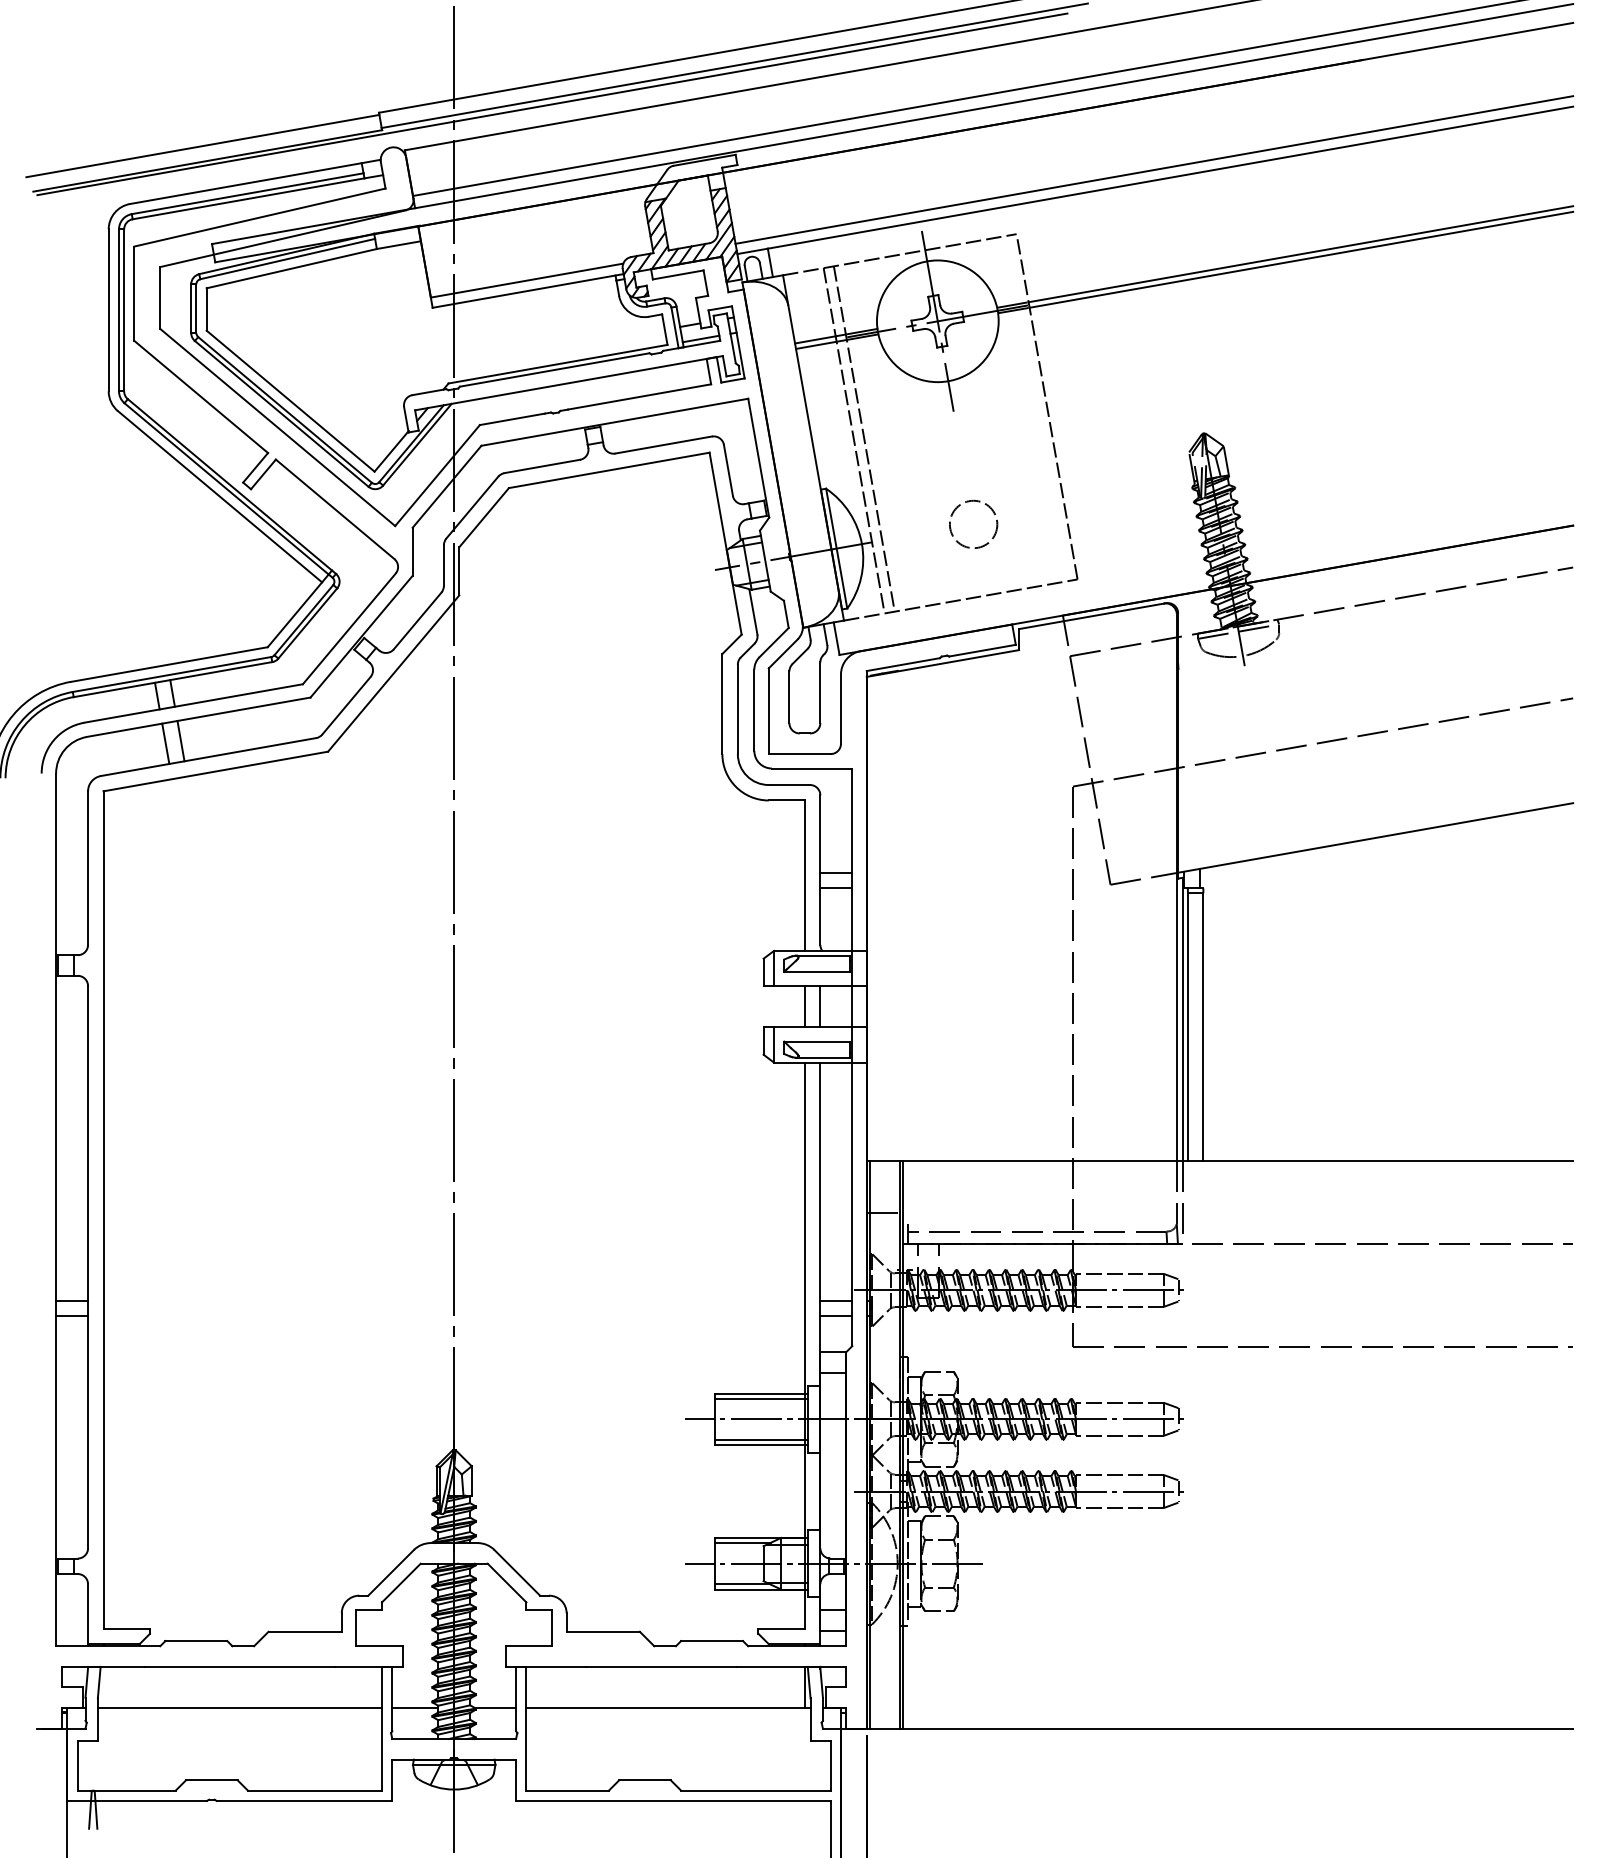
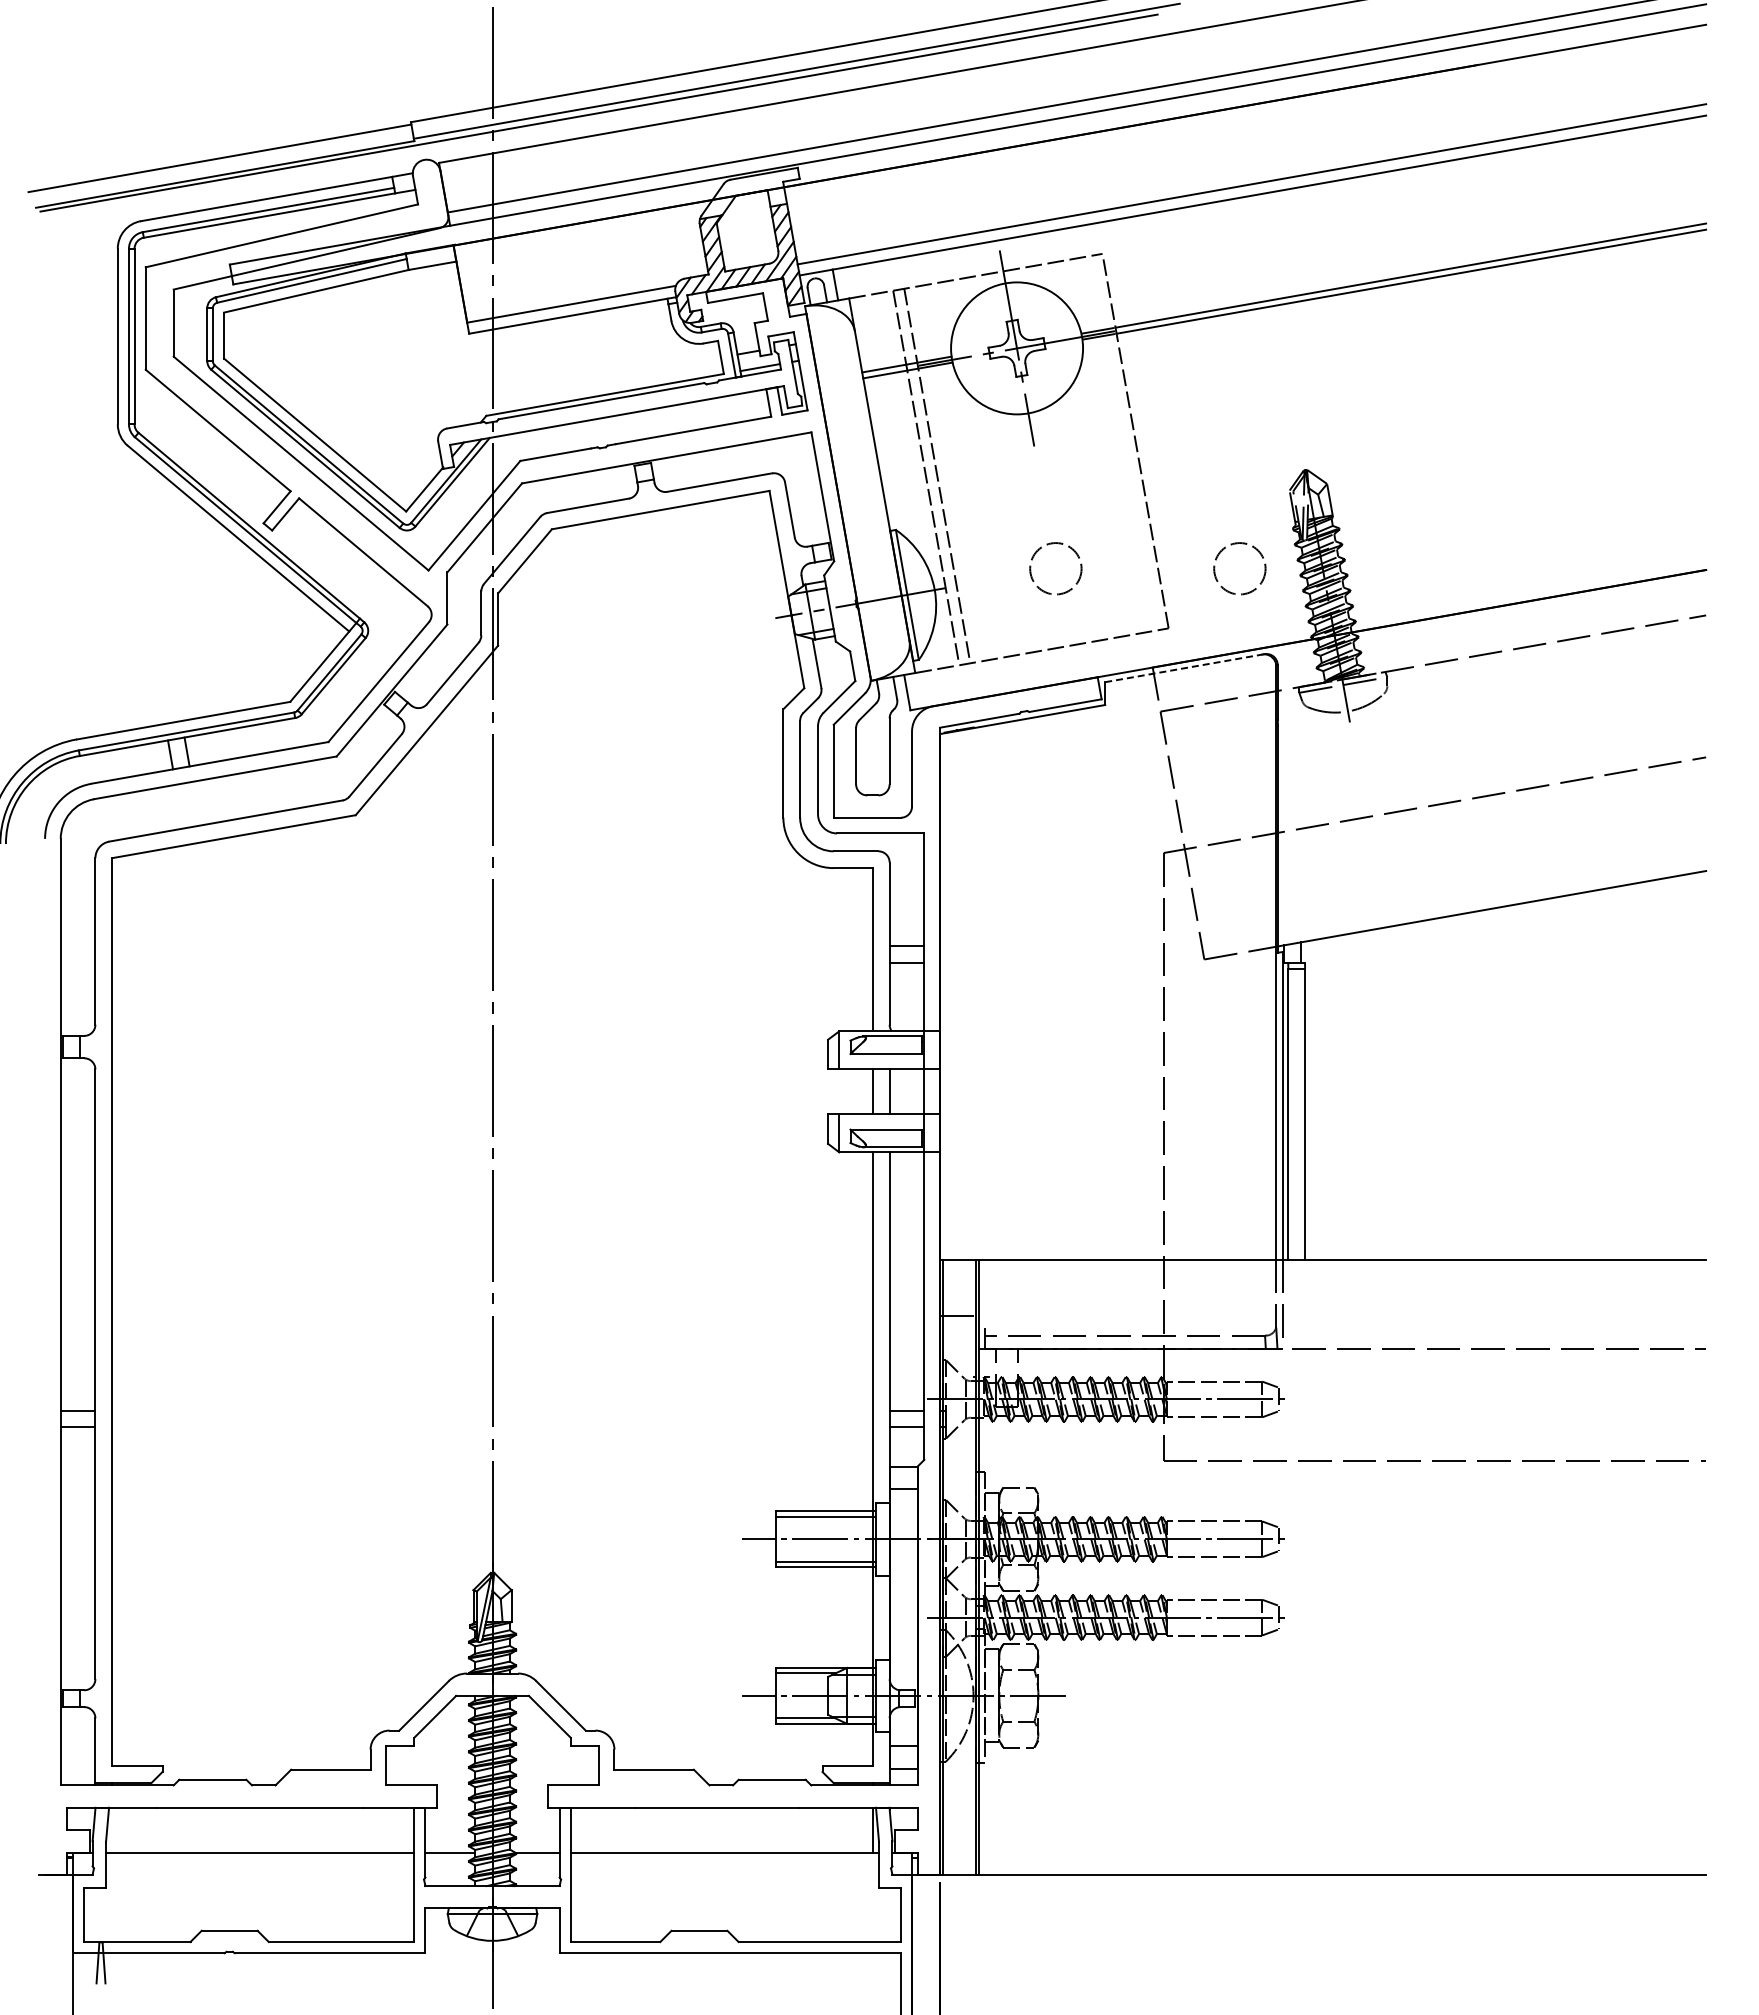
circle: (1142, 524) -> (1239, 568), added
line: (1091, 616) -> (1183, 668), solid -> dashed
line: (181, 740) -> (196, 803), removed
line: (165, 743) -> (179, 806), removed

